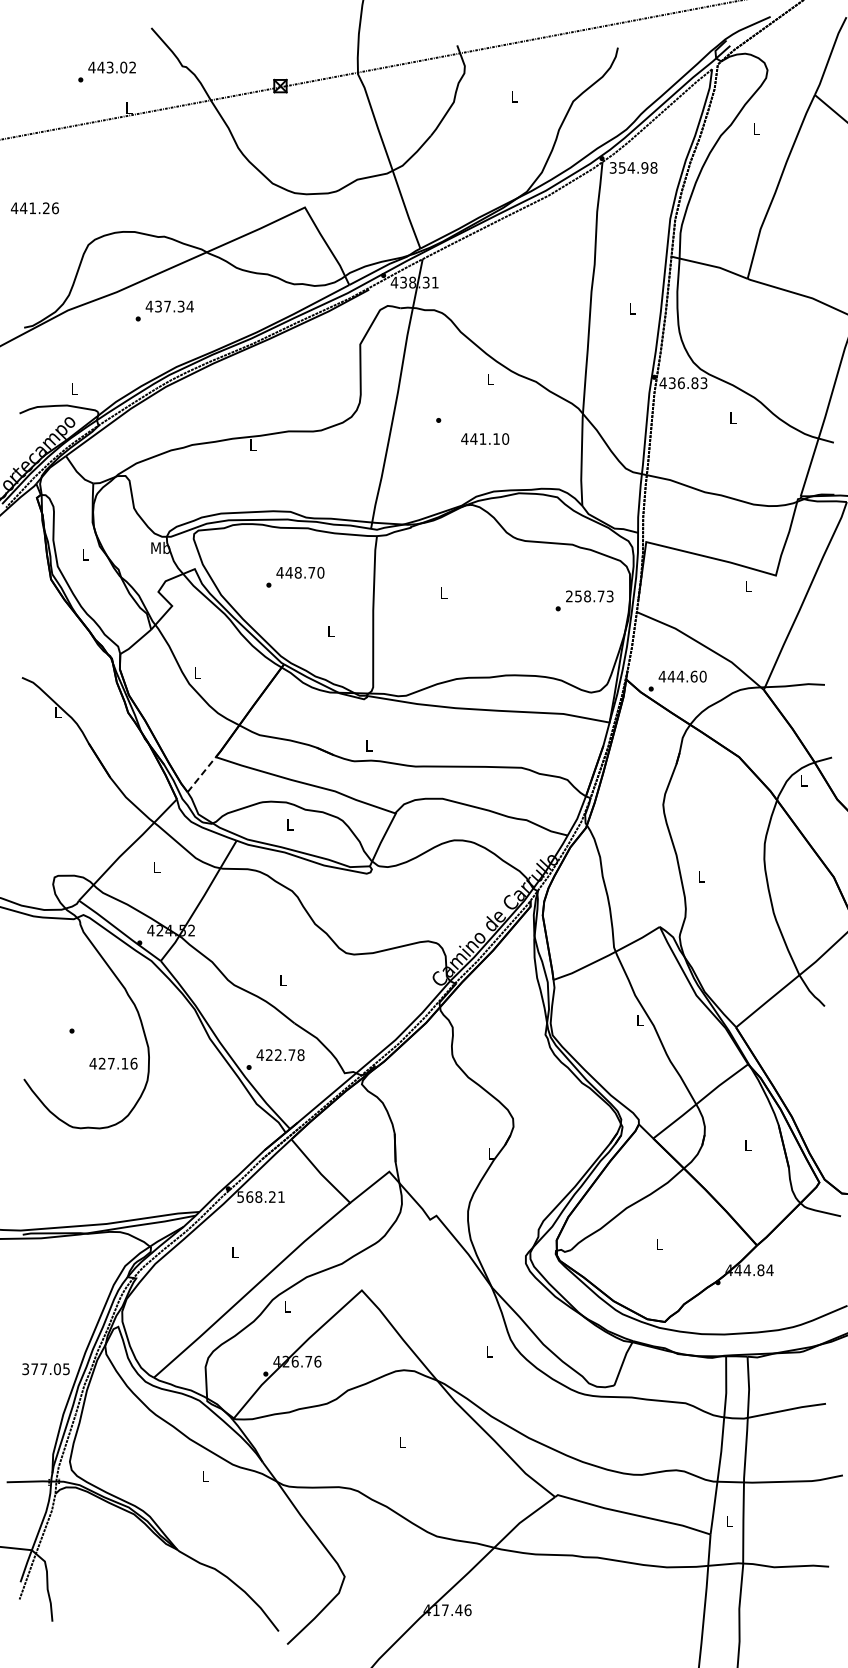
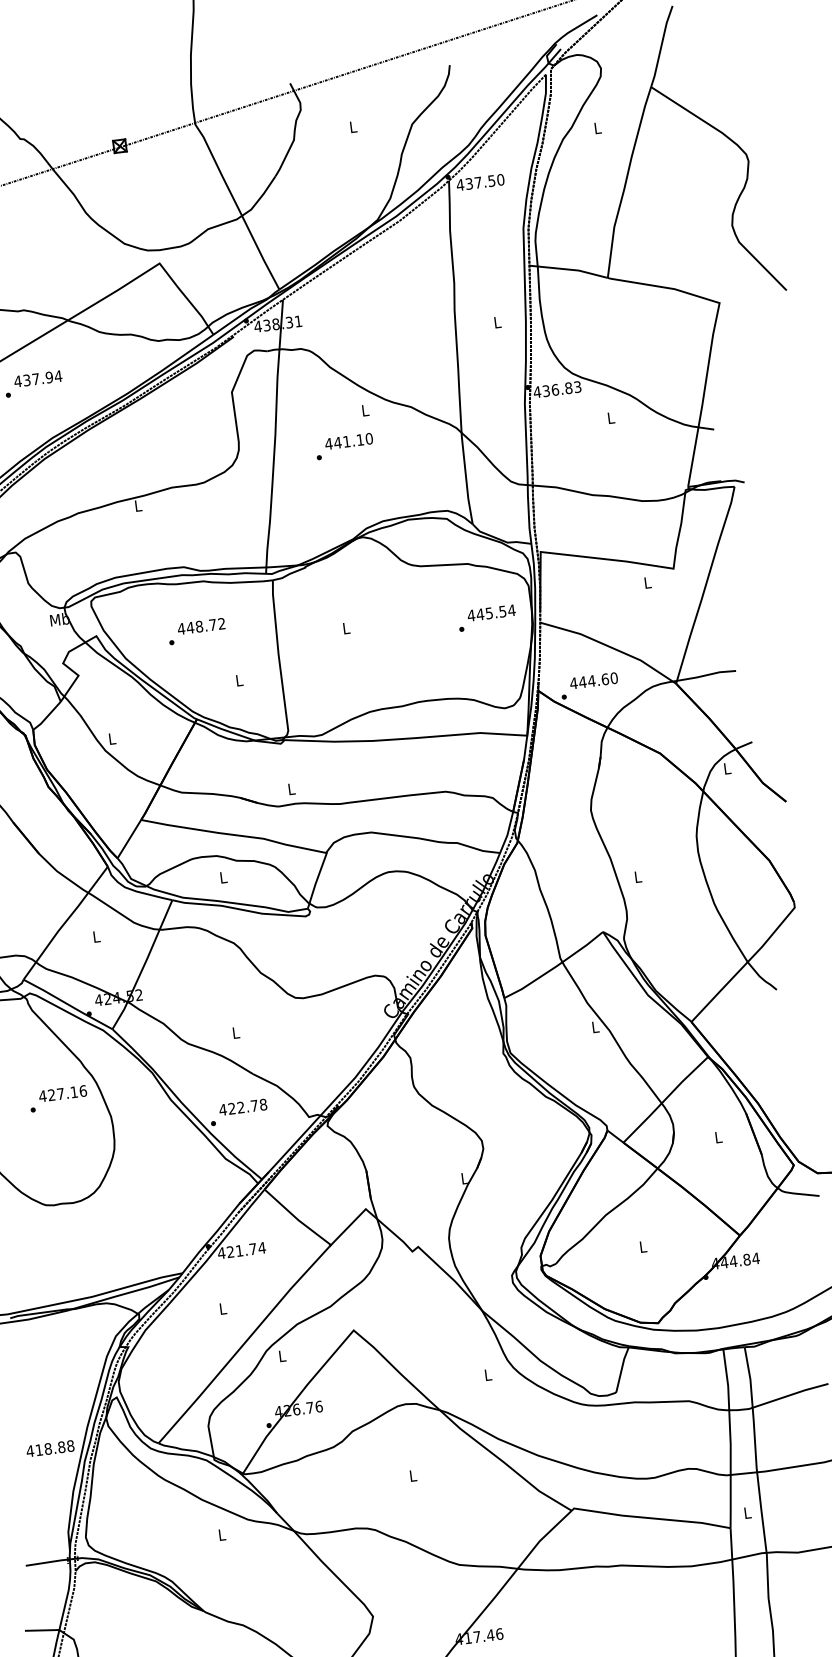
text: (633, 167) -> (480, 182), 354.98 -> 437.50
text: (180, 306) -> (48, 377), 437.34 -> 437.94
text: (485, 438) -> (349, 440), moved
text: (320, 572) -> (221, 623), 448.70 -> 448.72
text: (589, 596) -> (491, 613), 258.73 -> 445.54
line: (201, 774) -> (129, 839), dashed -> solid
text: (113, 1063) -> (62, 1093), moved
text: (260, 1196) -> (241, 1250), 568.21 -> 421.74
text: (45, 1369) -> (49, 1449), 377.05 -> 418.88

